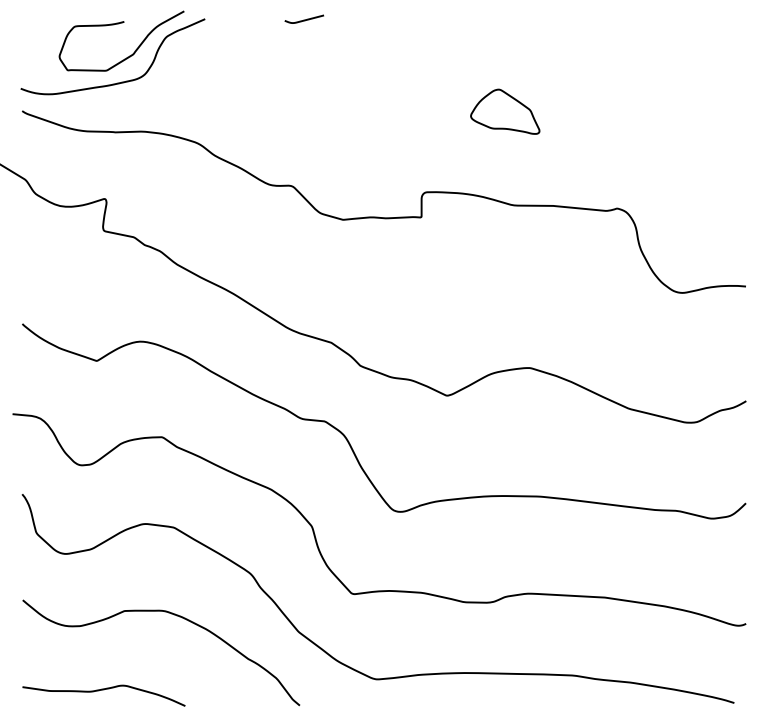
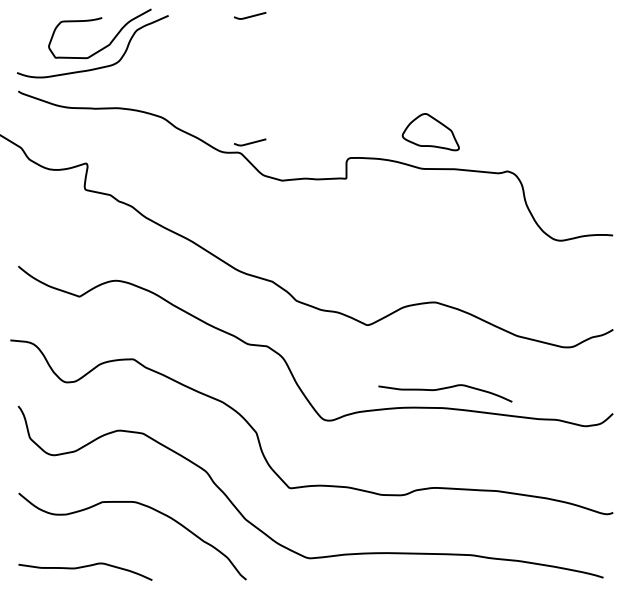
part: (505, 111) -> (431, 131), moved
curve: (303, 173) -> (249, 142), added
curve: (541, 473) -> (445, 389), added

